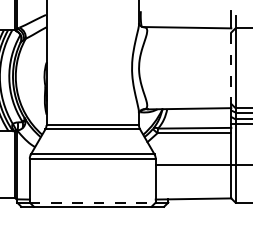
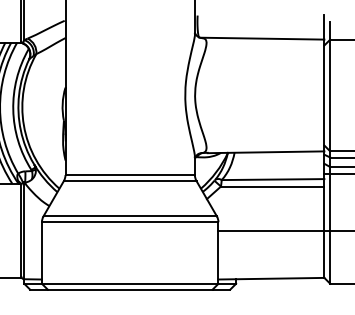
line: (231, 68) -> (324, 95), dashed -> solid
line: (92, 202) -> (129, 283), dashed -> solid

